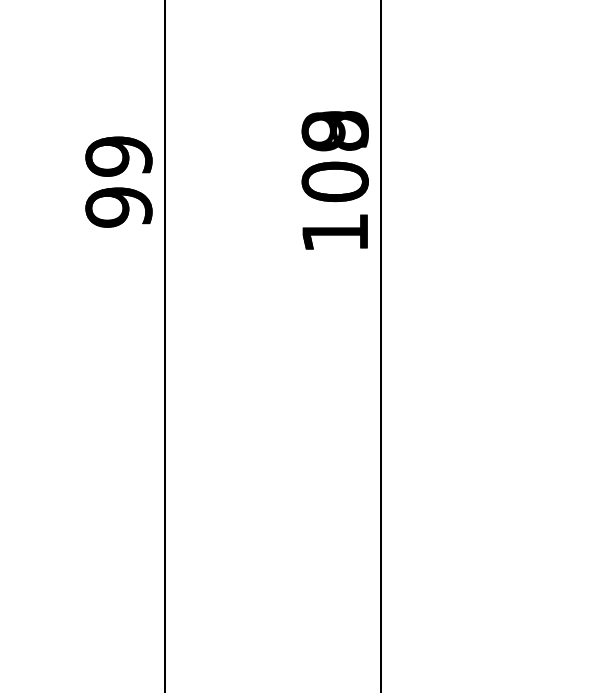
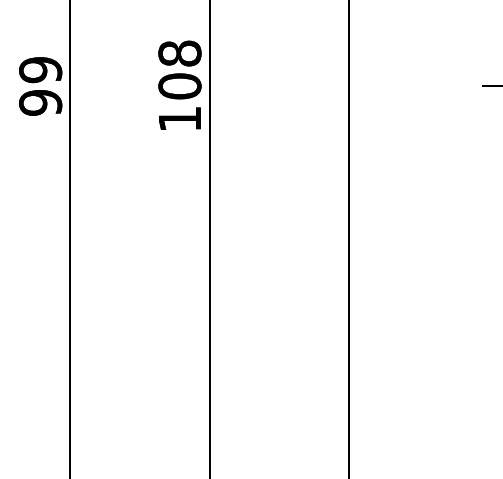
text: (334, 130) -> (179, 53), 109 -> 108

